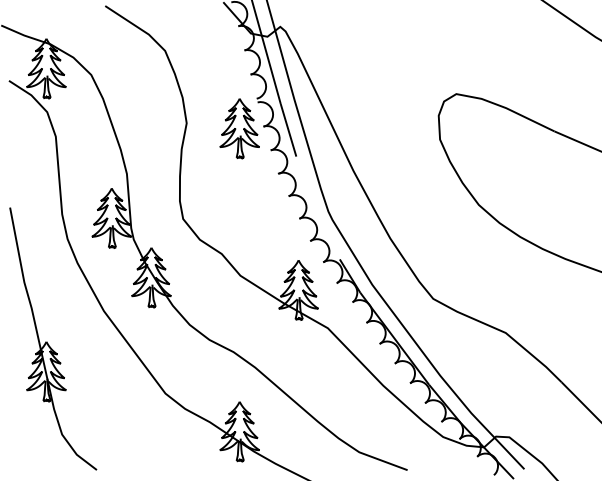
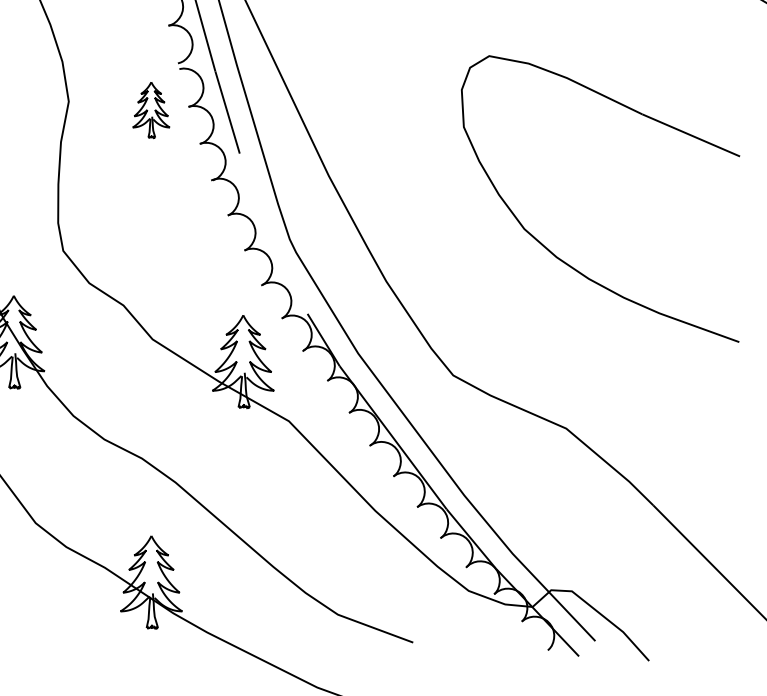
part: (239, 128) -> (151, 109), size x0.6

